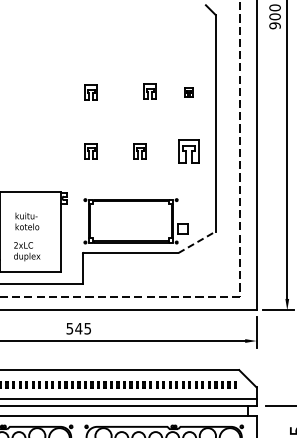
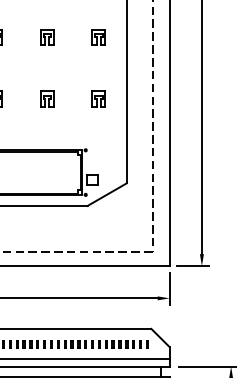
part: (149, 91) -> (46, 37), moved
part: (188, 92) -> (98, 37), size x1.67
part: (188, 151) -> (98, 99), size x0.62
line: (197, 242) -> (107, 194), dashed -> solid

